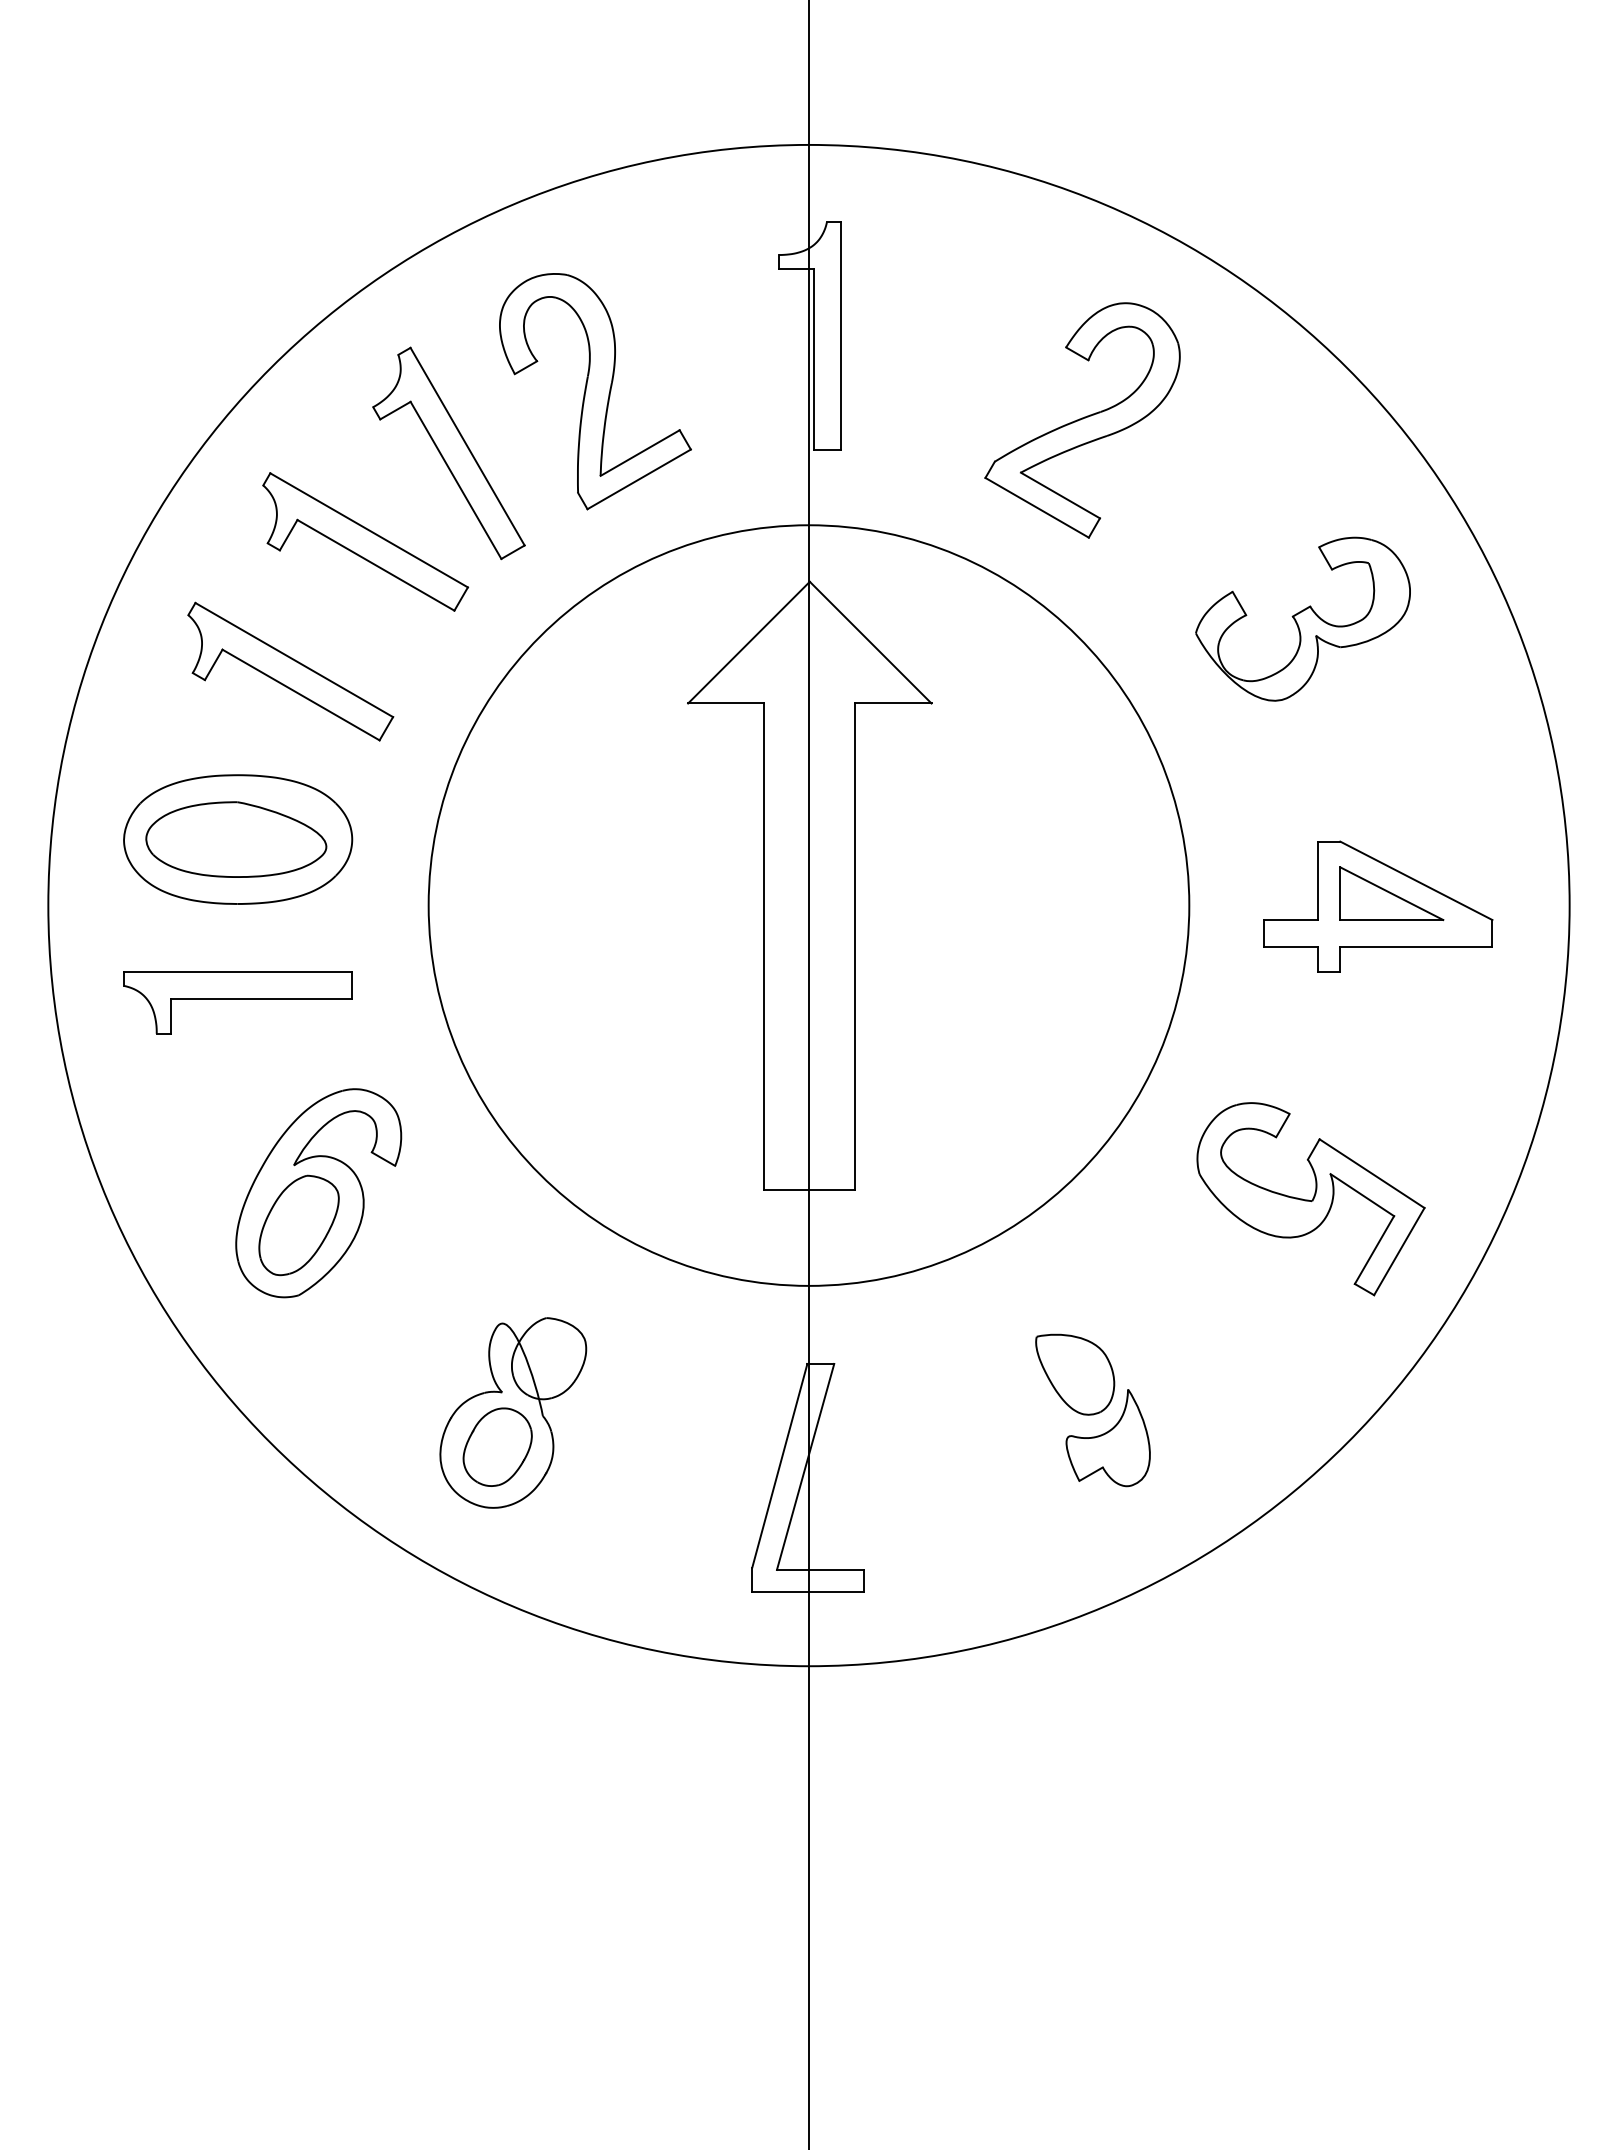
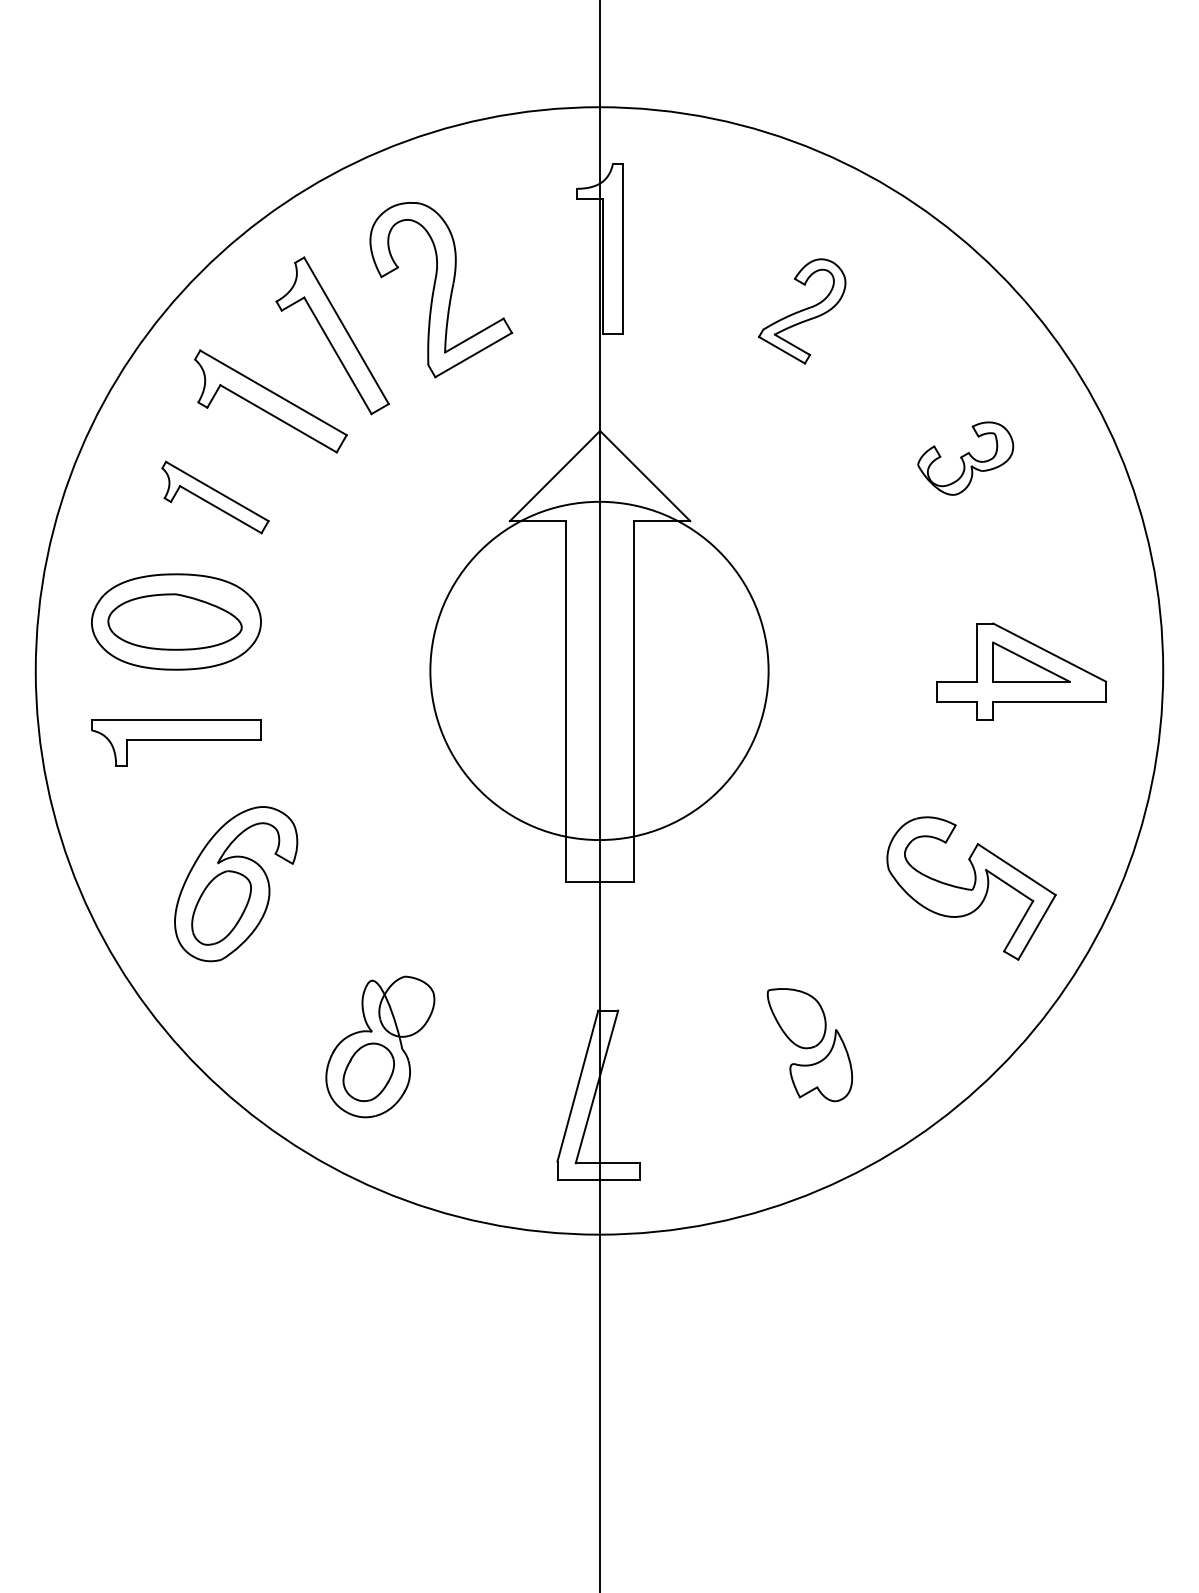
part: (1082, 420) -> (802, 311), size x0.6
part: (1302, 618) -> (965, 458), size x0.6
part: (290, 671) -> (215, 497), size x0.7
circle: (808, 905) -> (599, 670), size x0.6

